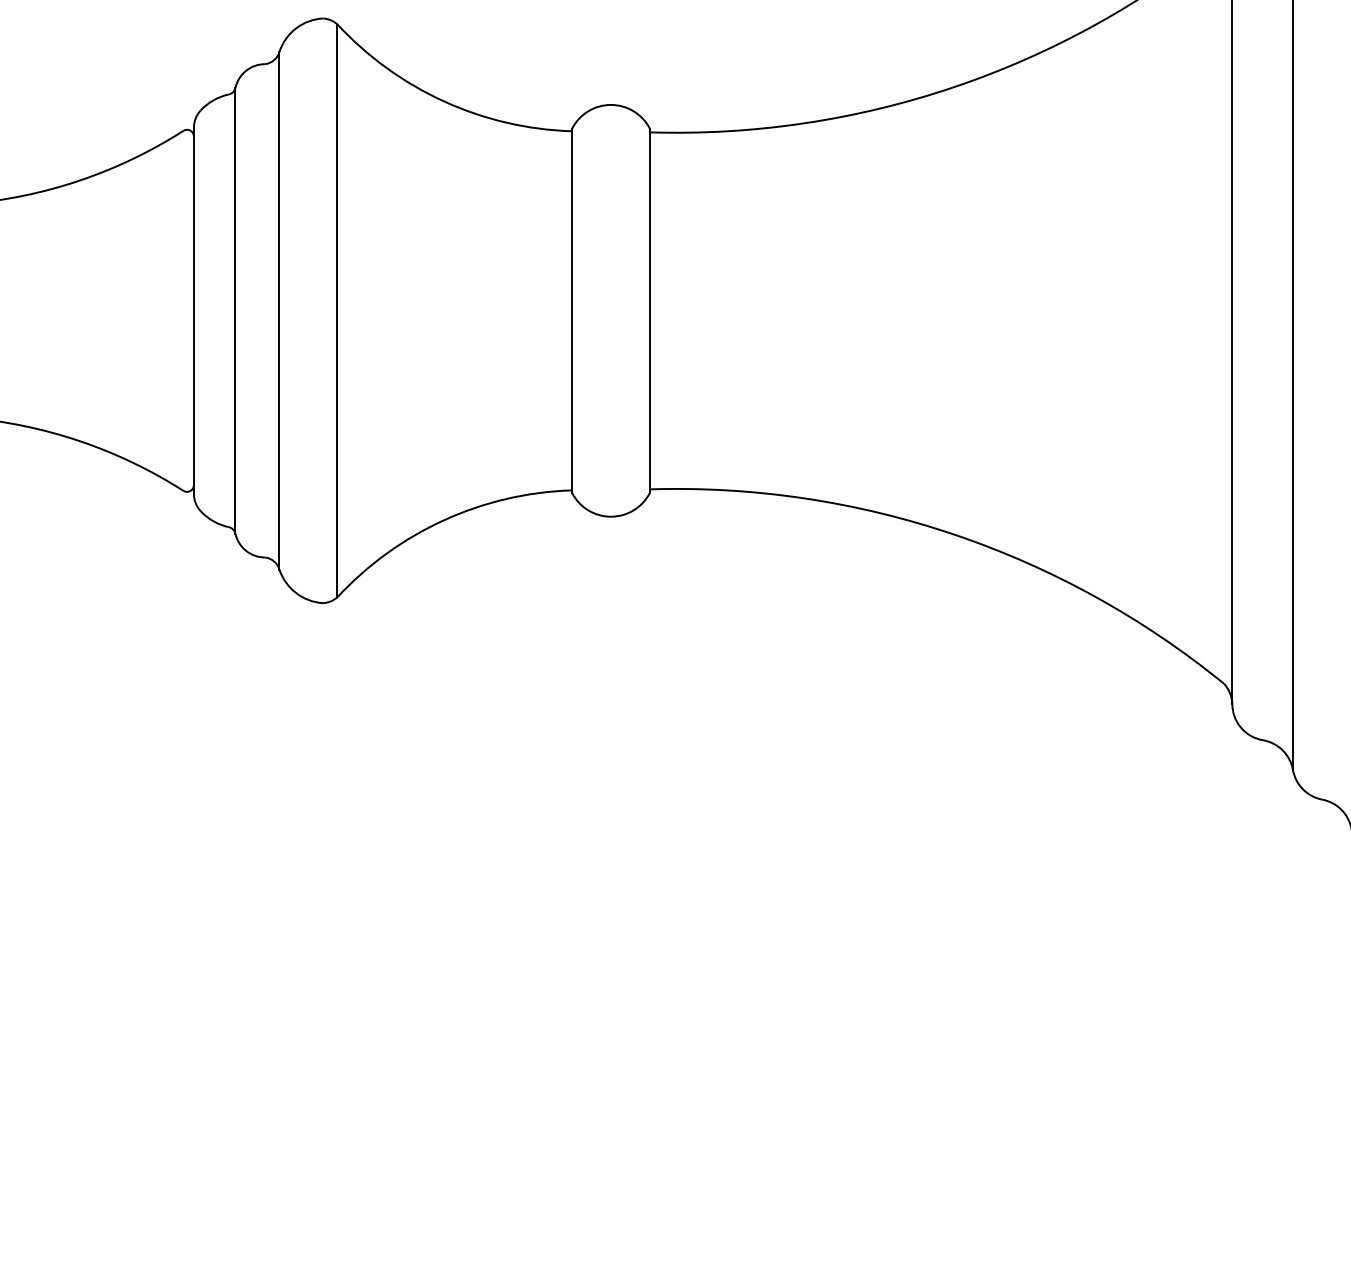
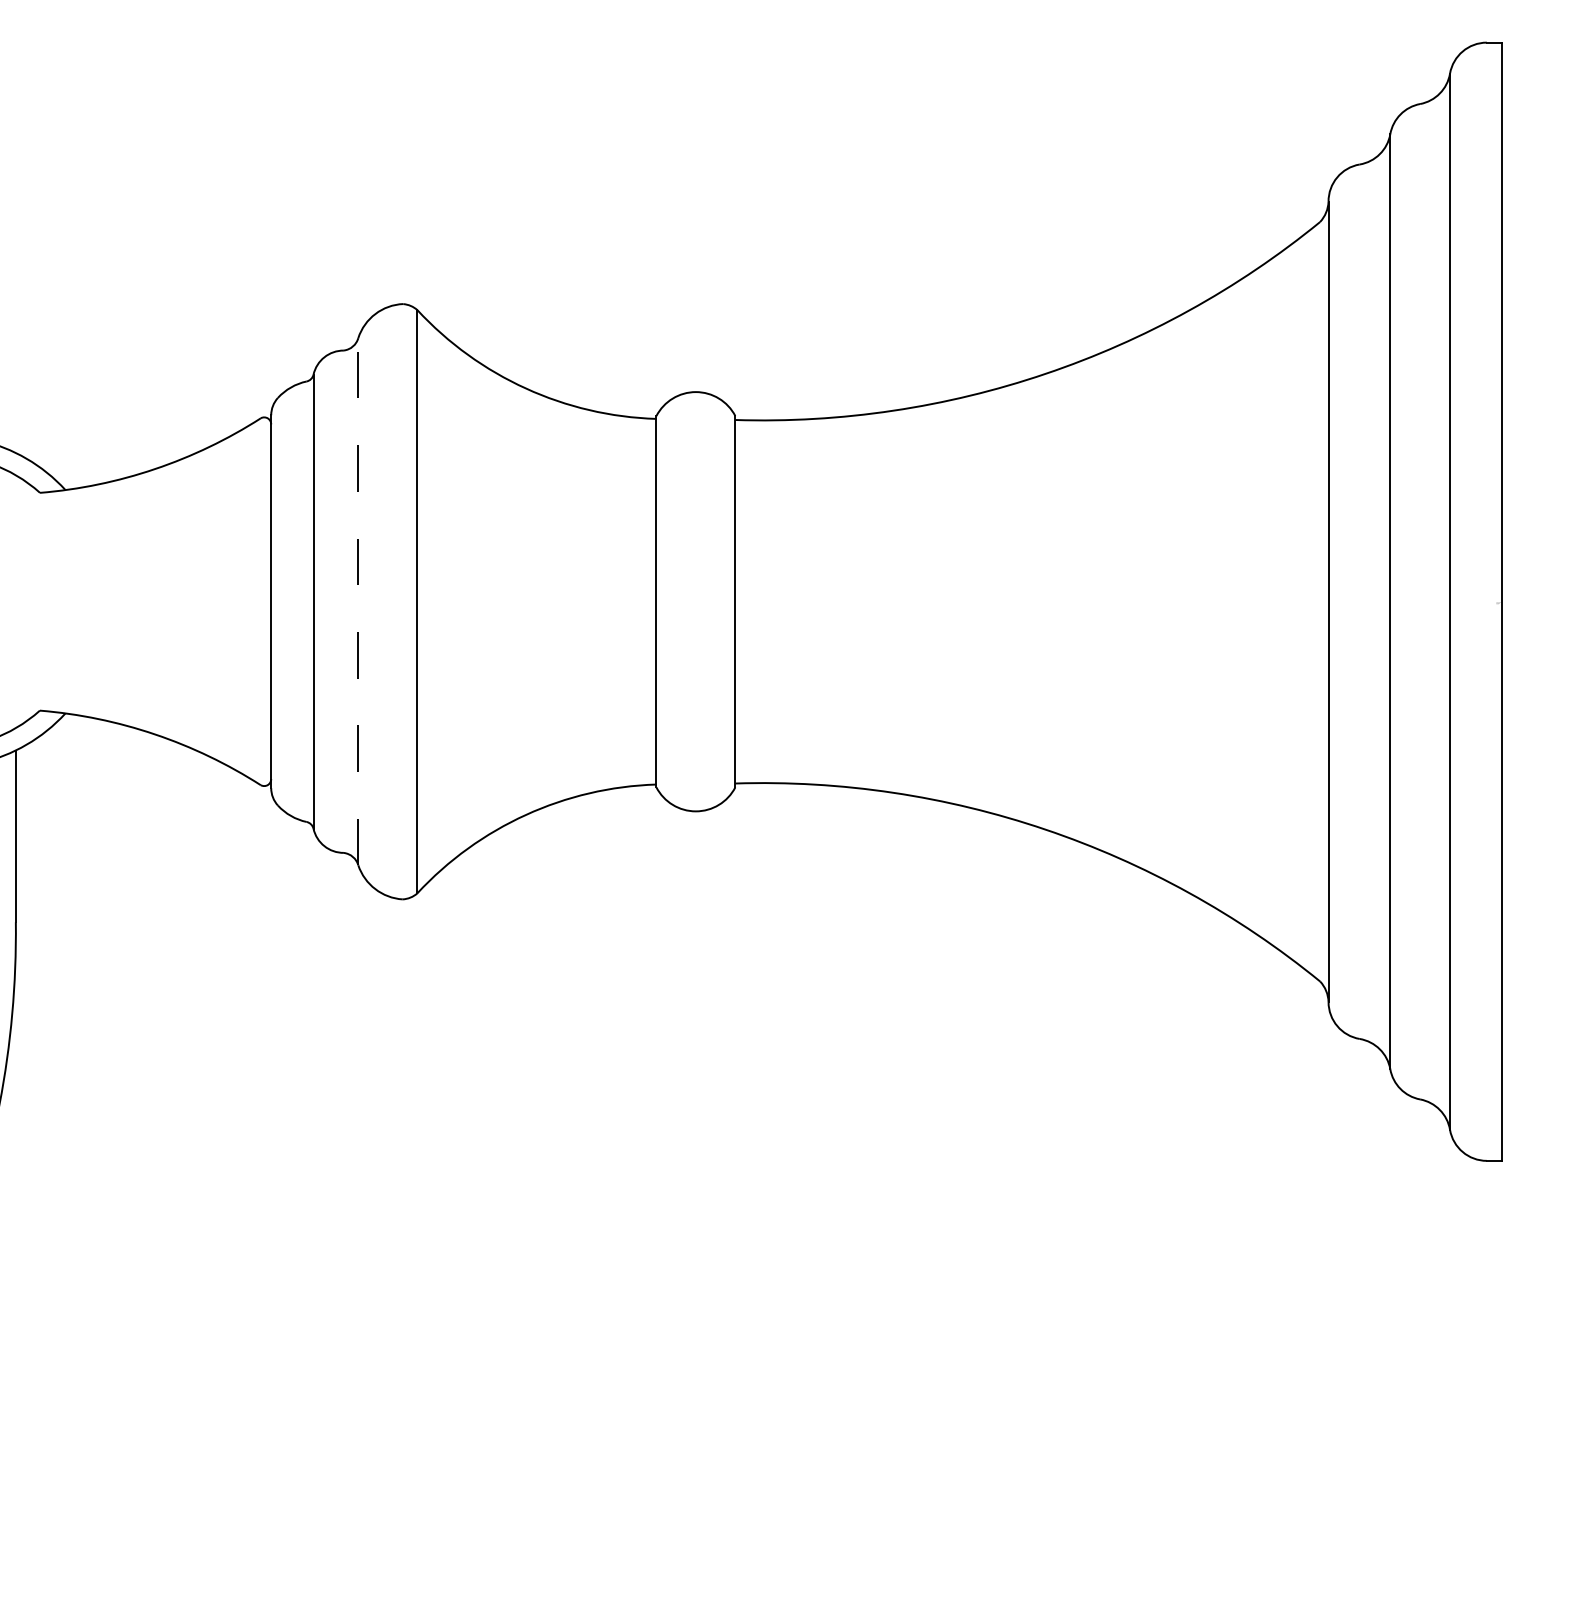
line: (279, 310) -> (358, 601), solid -> dashed

